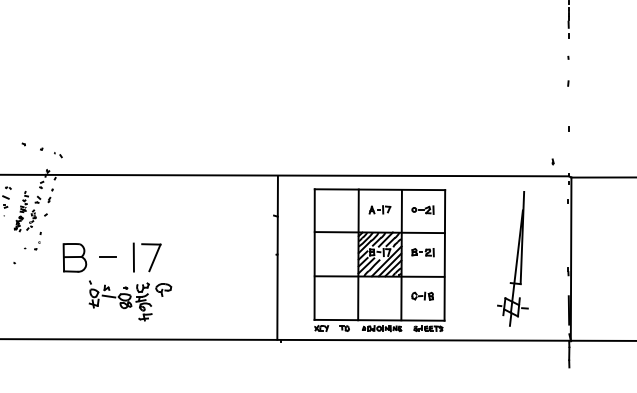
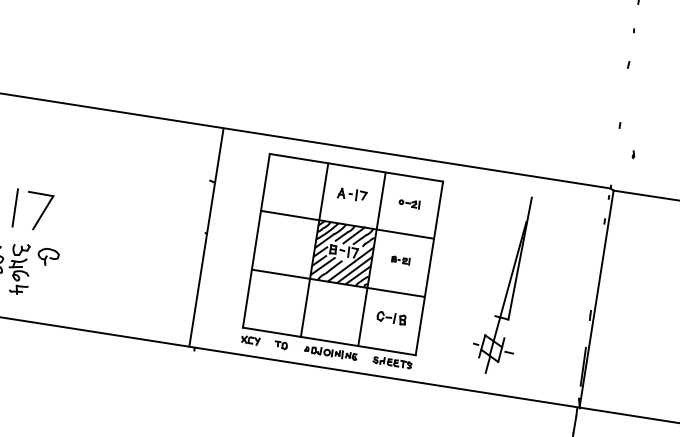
part: (552, 161) -> (632, 154), moved
part: (422, 209) -> (409, 202), size x0.7
part: (422, 252) -> (400, 259), size x0.6
part: (512, 258) -> (502, 283), moved

